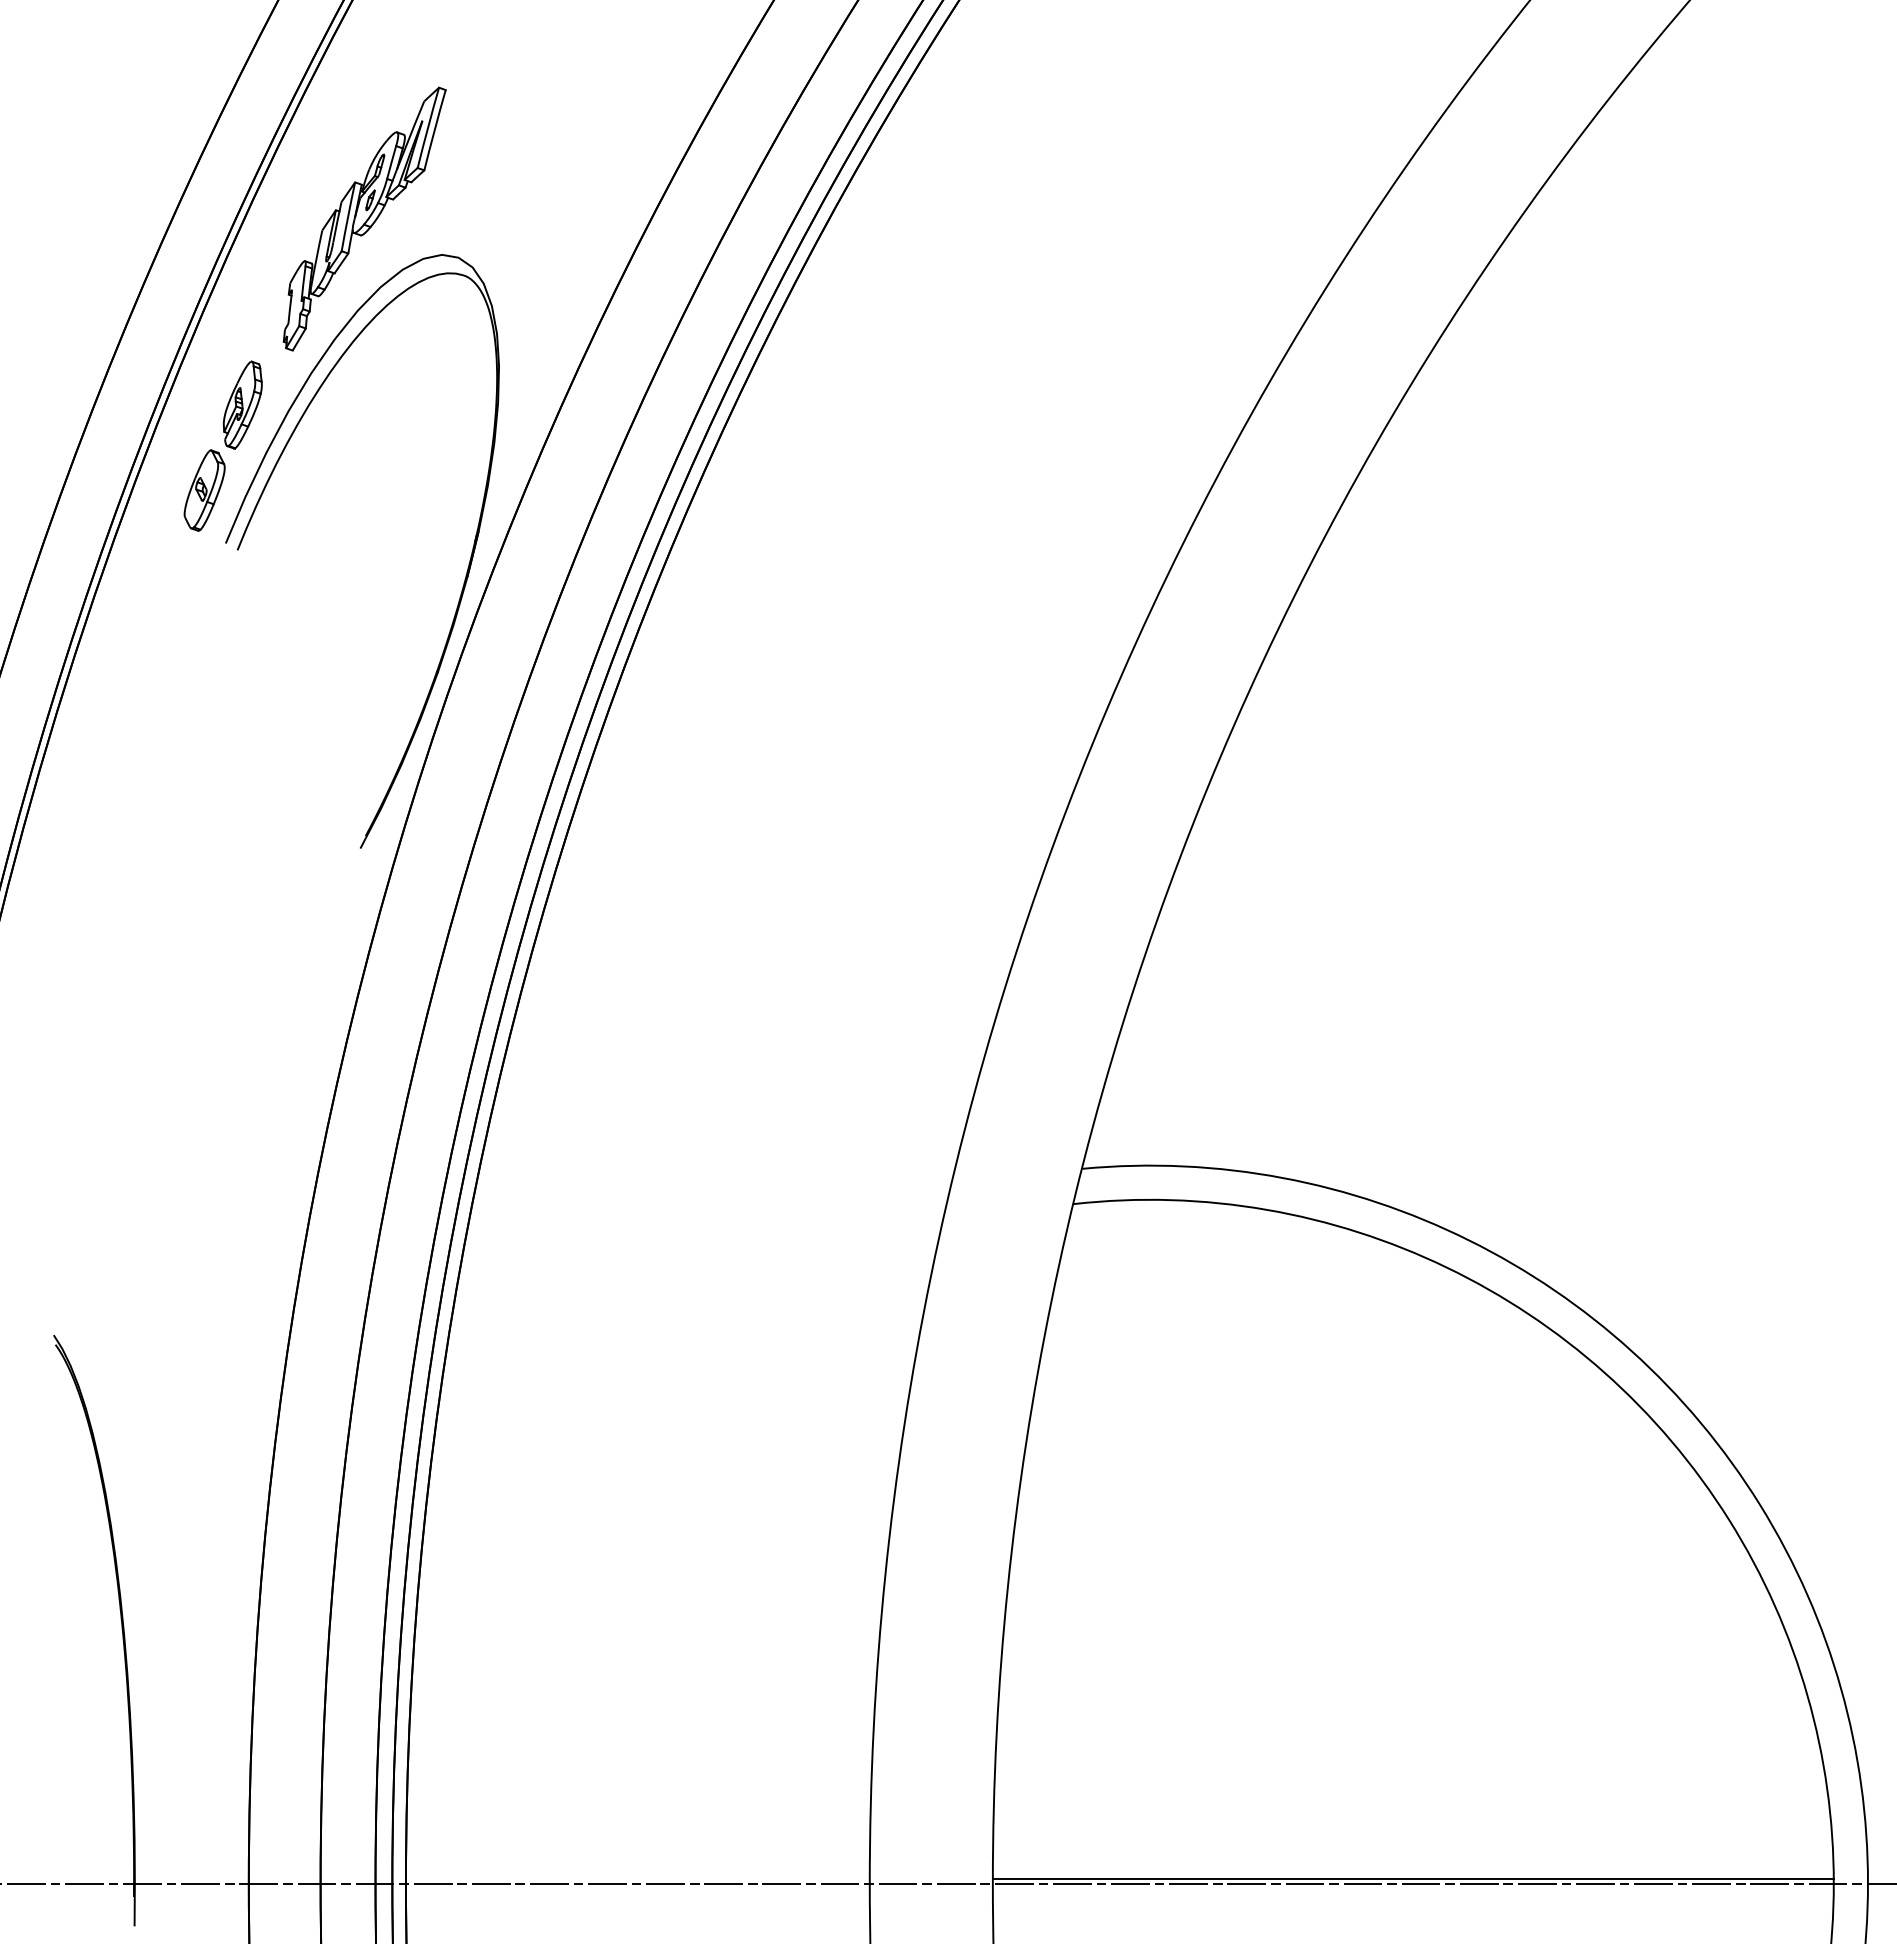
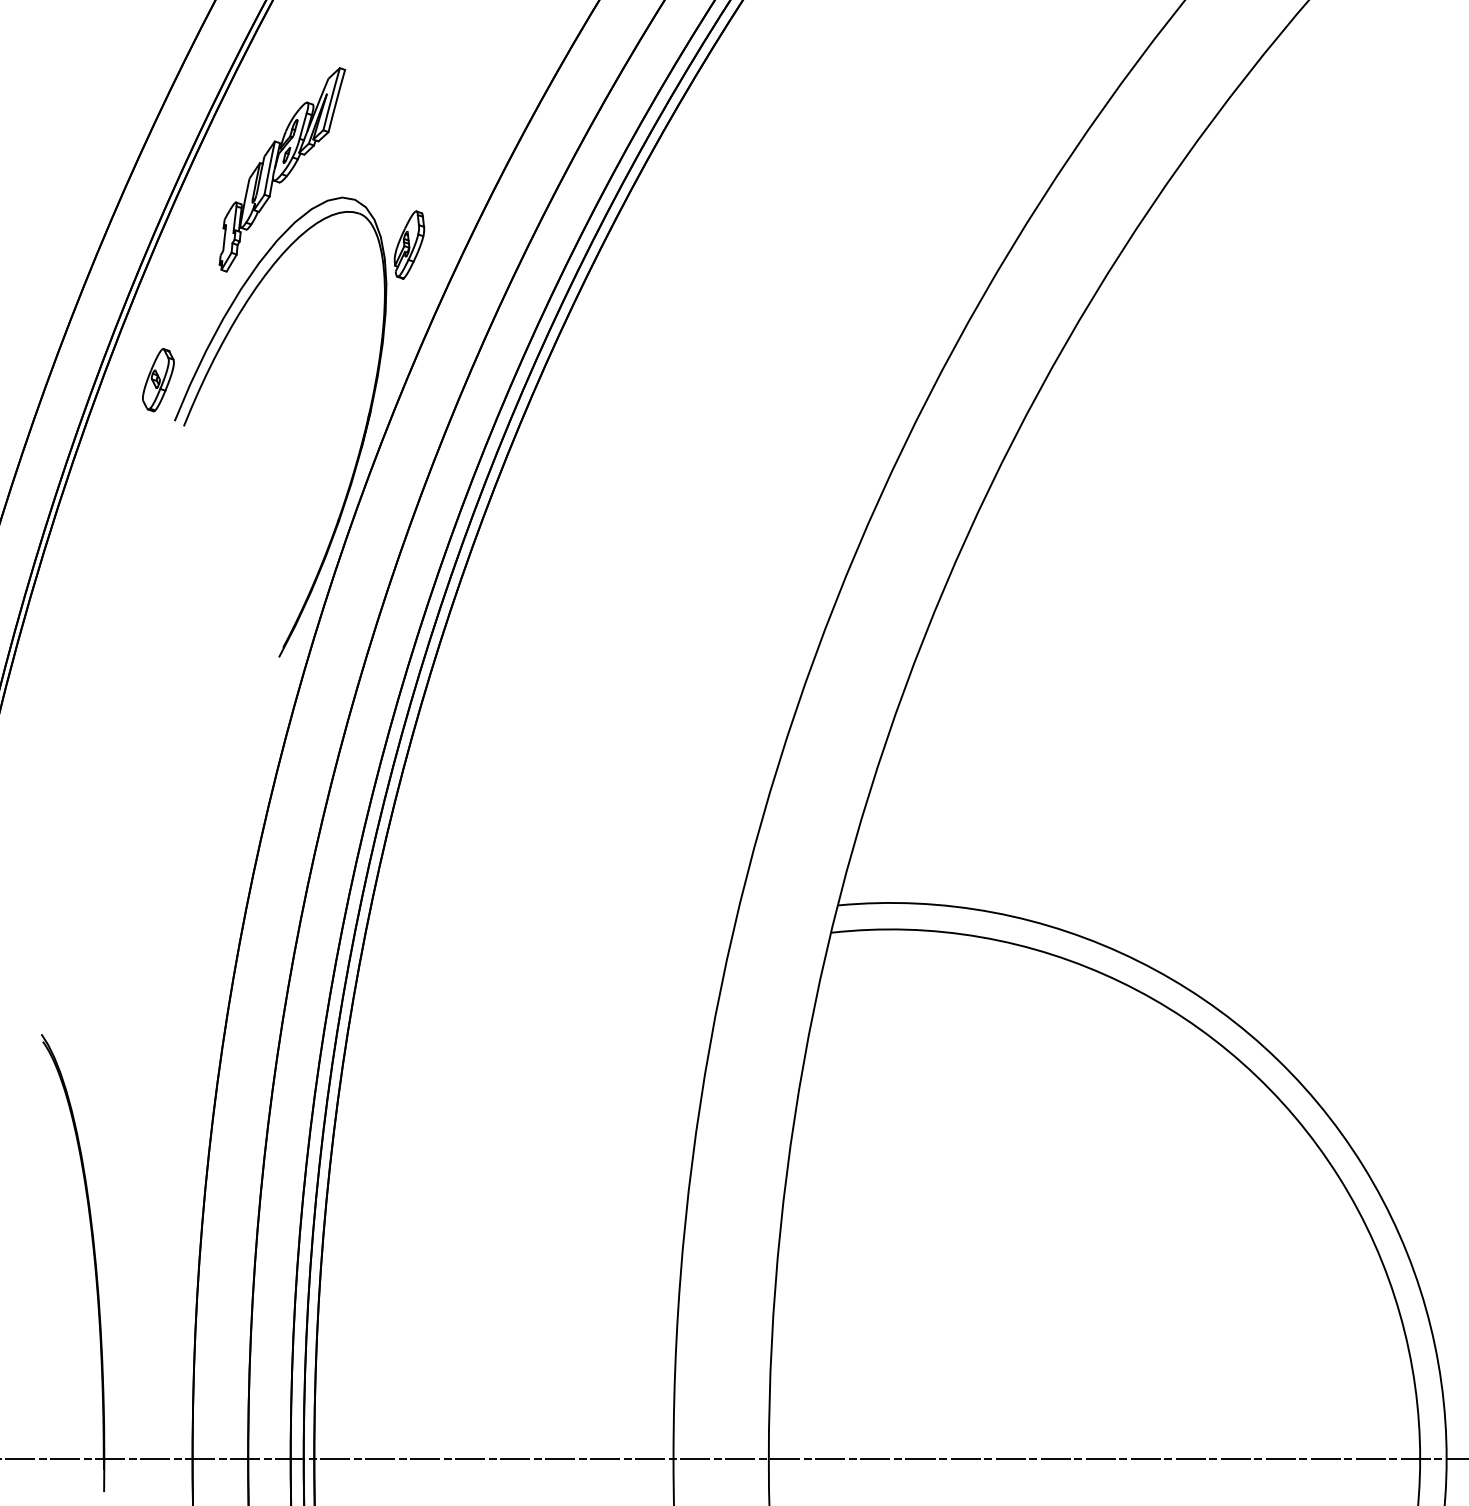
part: (242, 404) -> (409, 244), moved
line: (1412, 1879) -> (1093, 1455), removed

